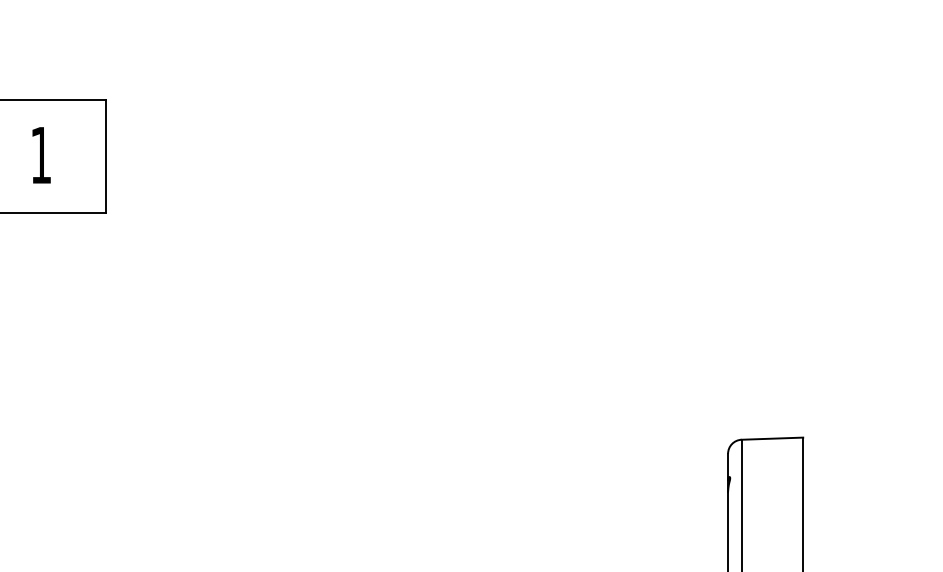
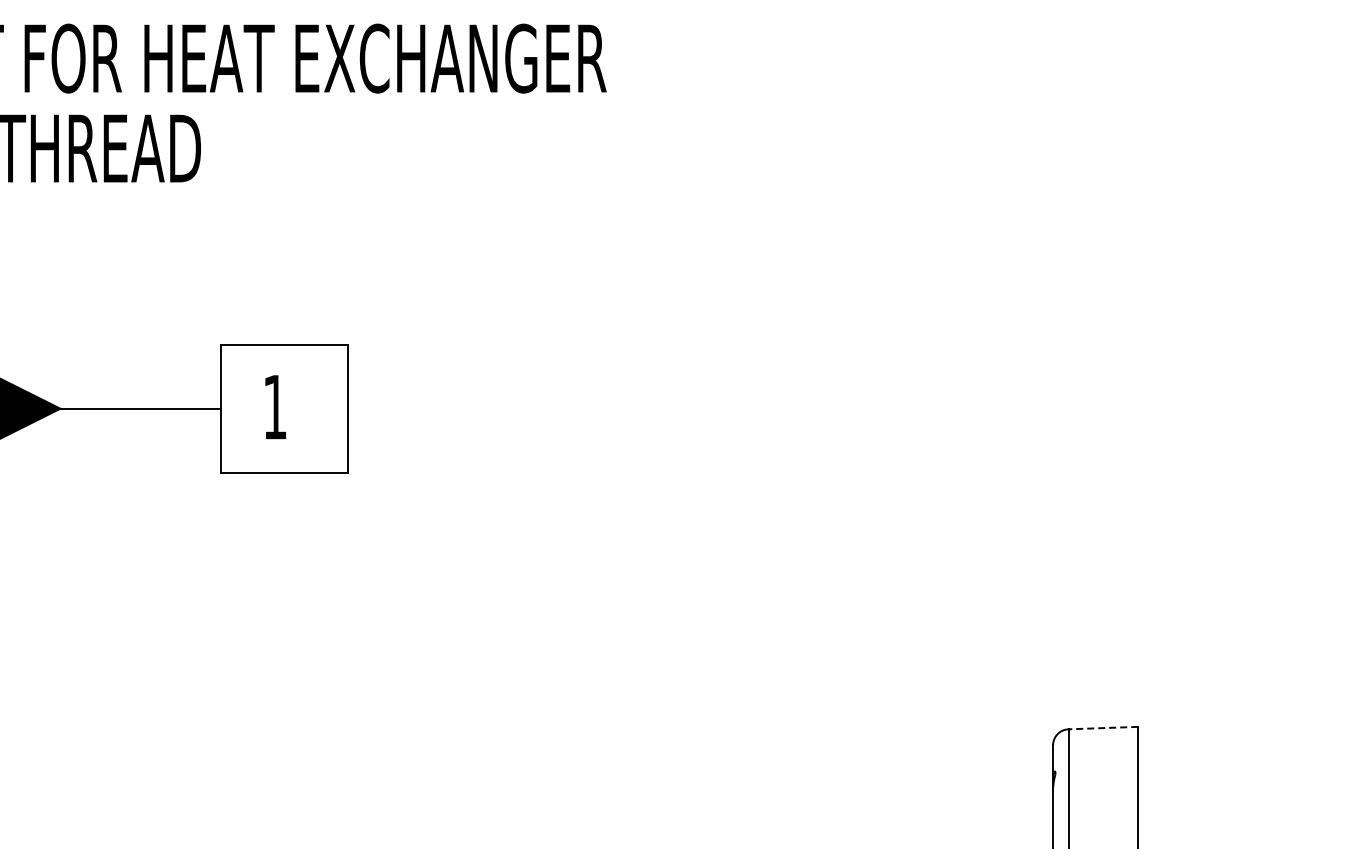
line: (772, 439) -> (1103, 728), solid -> dashed

